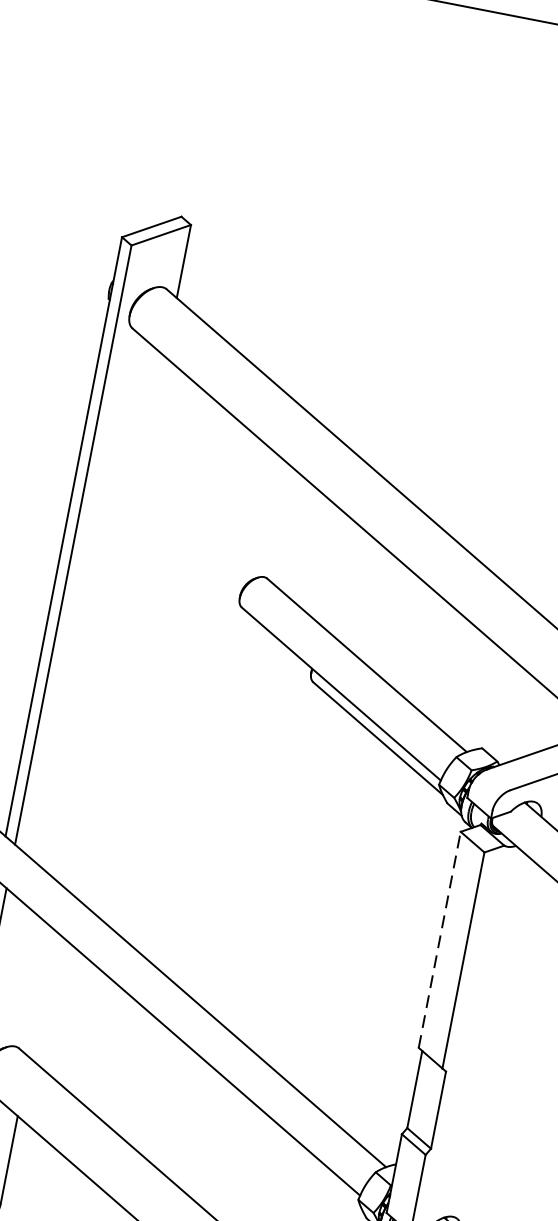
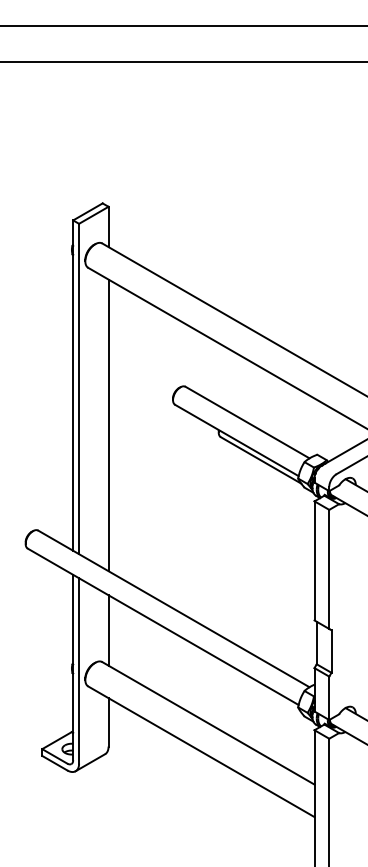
line: (113, 621) -> (108, 425), added
line: (439, 939) -> (314, 560), dashed -> solid
line: (41, 993) -> (108, 630), added

